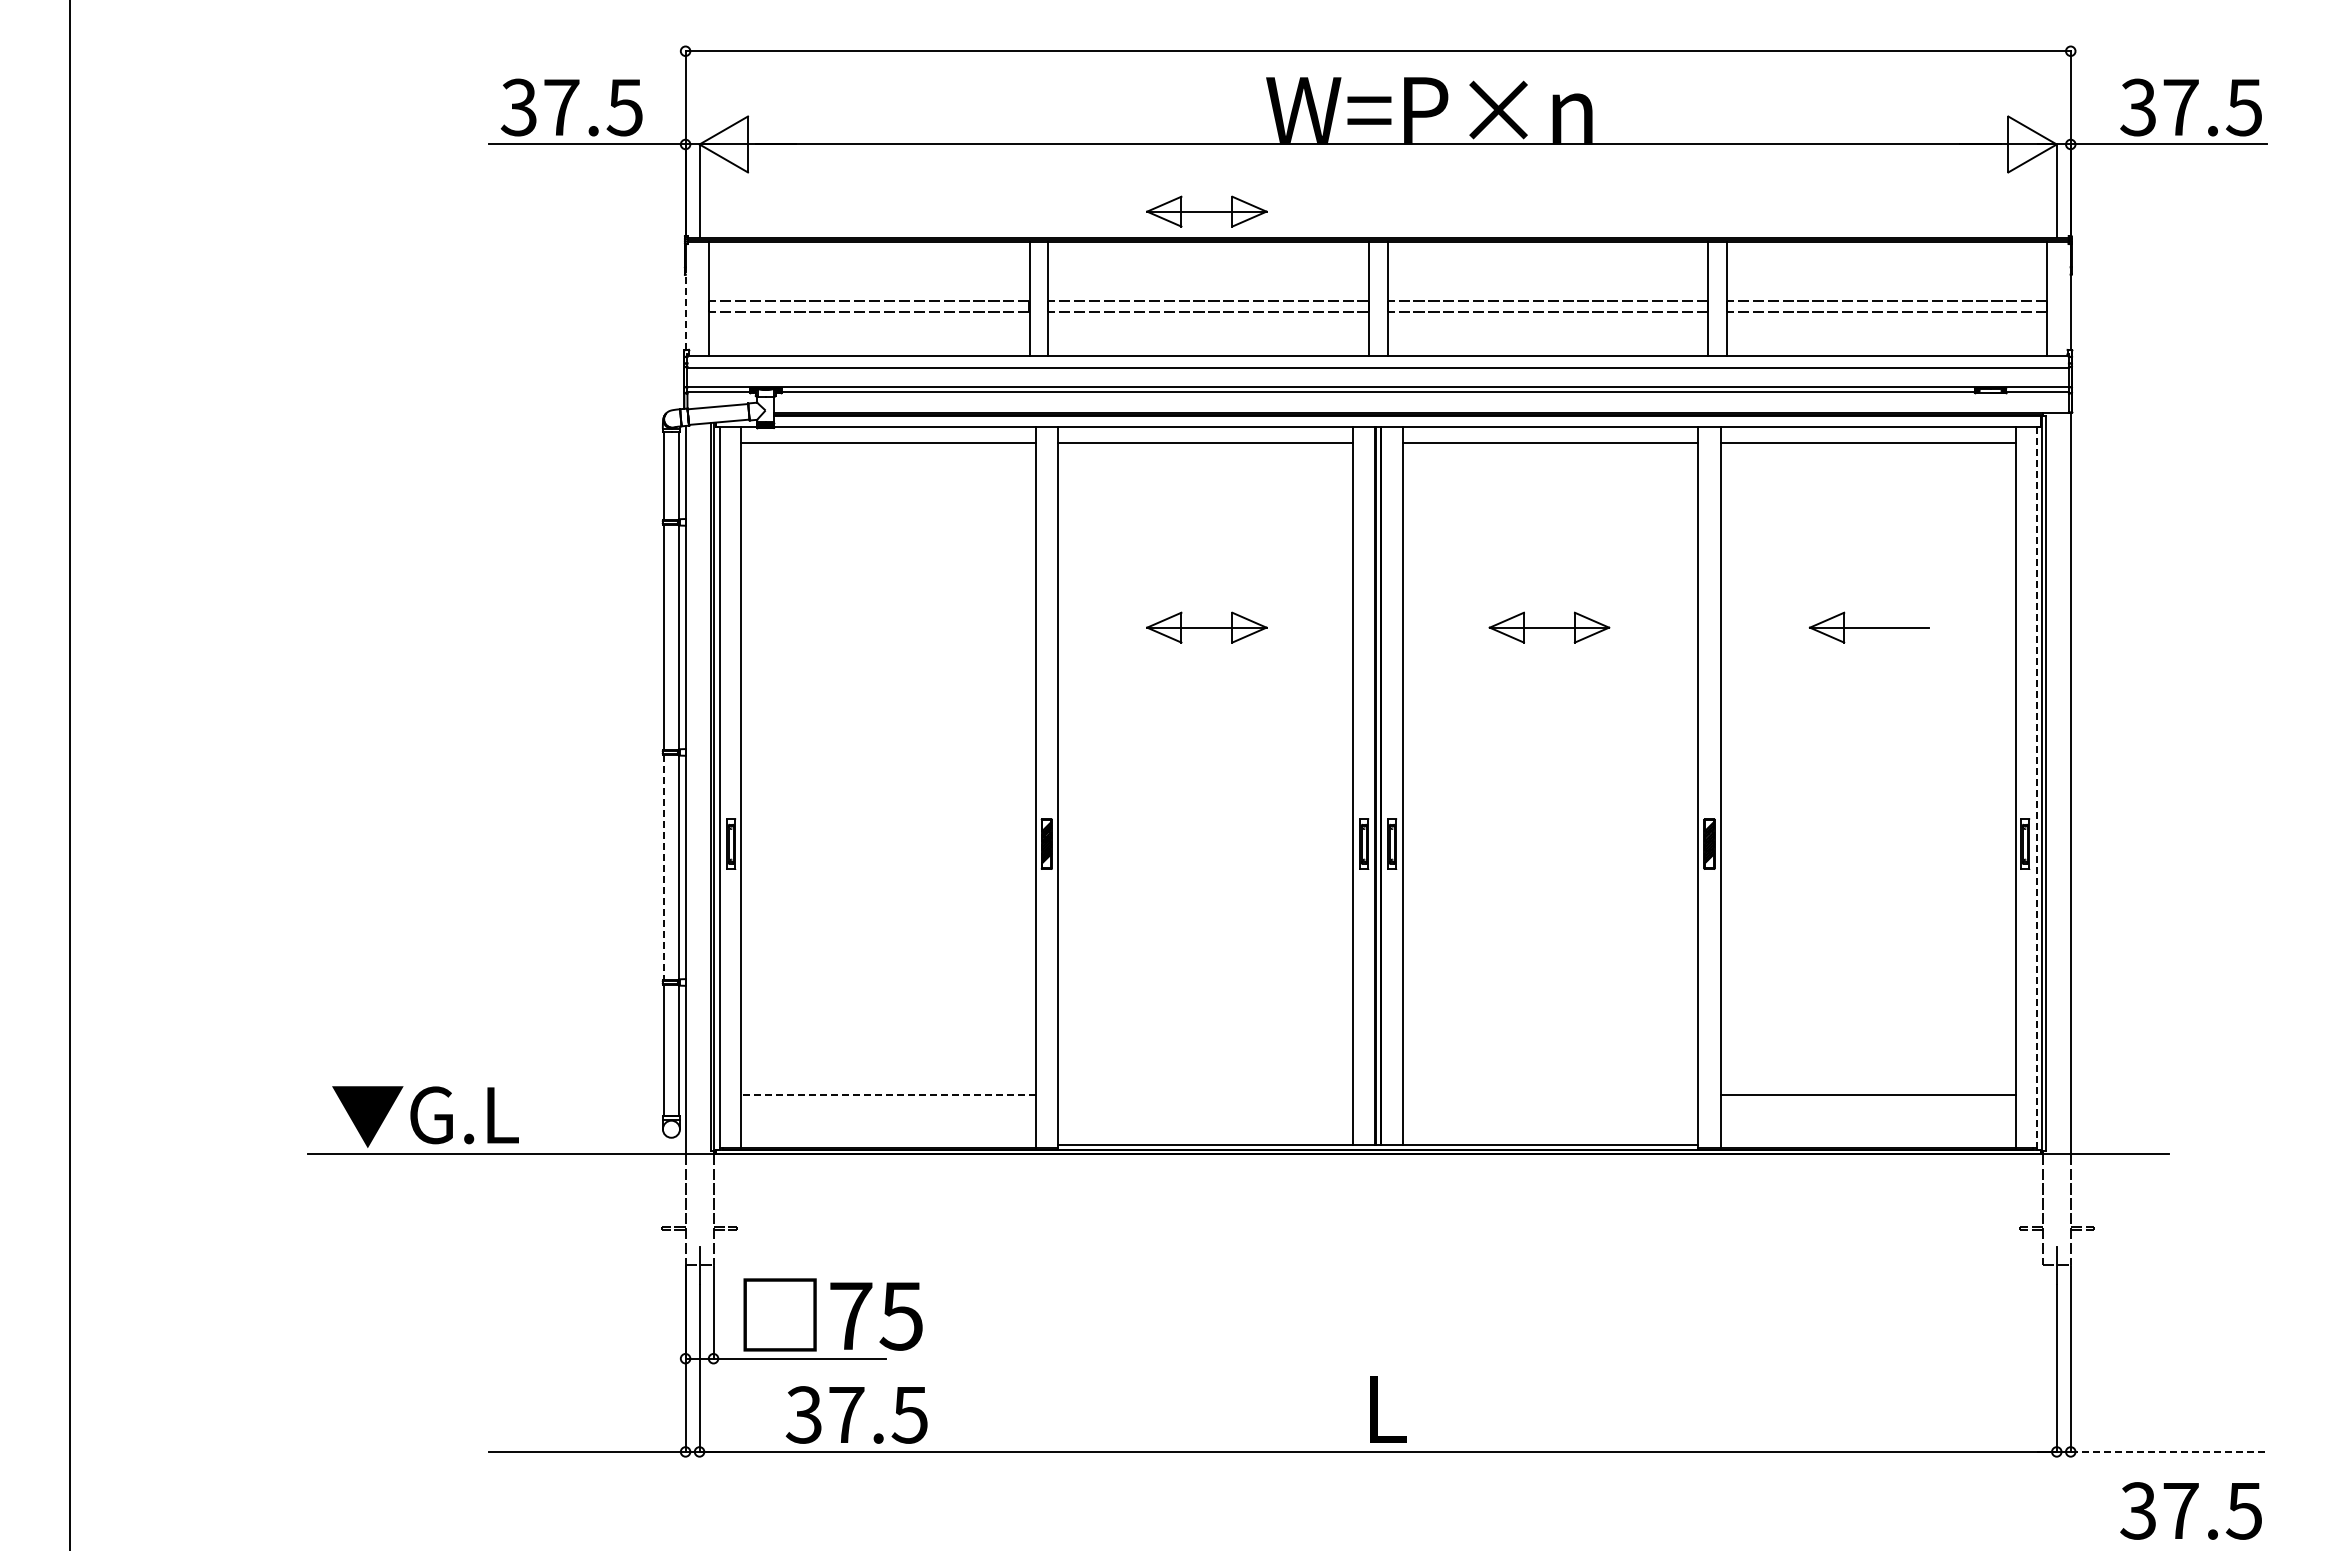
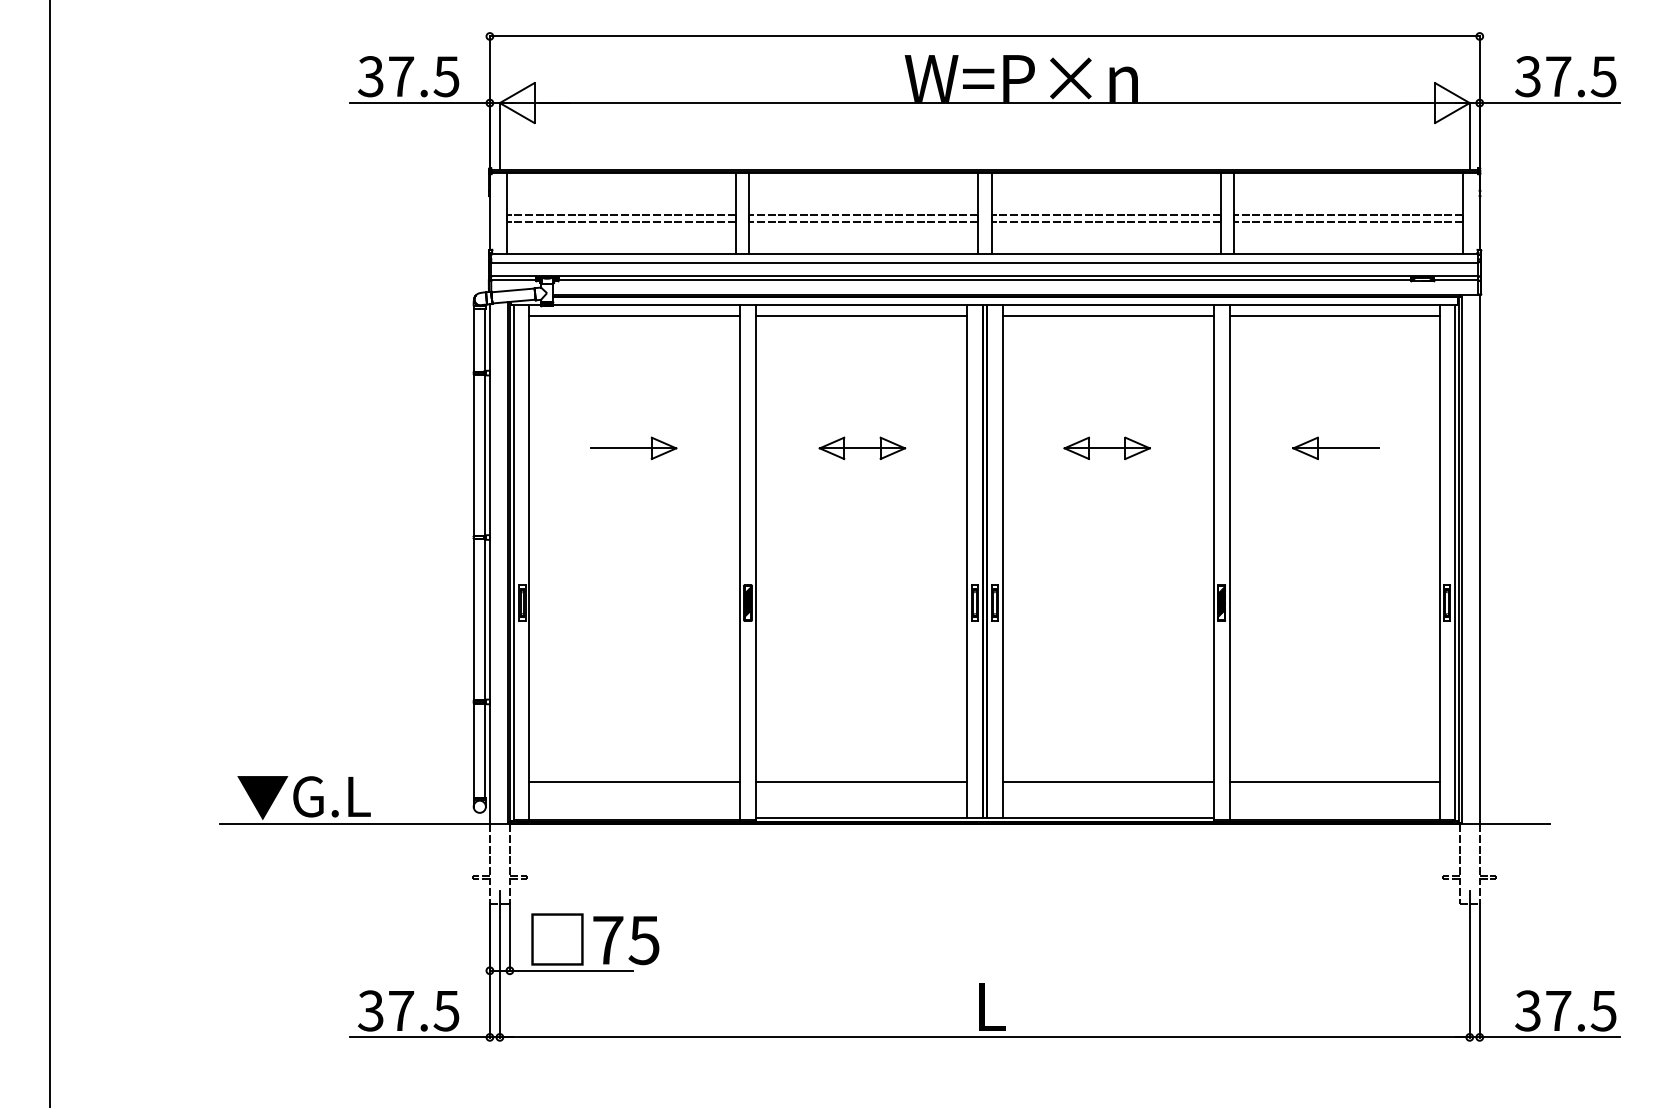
part: (1206, 211) -> (862, 150), removed
line: (685, 308) -> (489, 220), dashed -> solid
part: (886, 627) -> (633, 448), added
line: (2036, 788) -> (1455, 563), dashed -> solid
line: (663, 867) -> (474, 619), dashed -> solid
line: (888, 1095) -> (634, 782), dashed -> solid
line: (1205, 1095) -> (861, 782), added
line: (1550, 1095) -> (1107, 782), added
text: (856, 1414) -> (408, 1010), moved
line: (2169, 1451) -> (1550, 1037), dashed -> solid
text: (2190, 1510) -> (1565, 1010), moved

